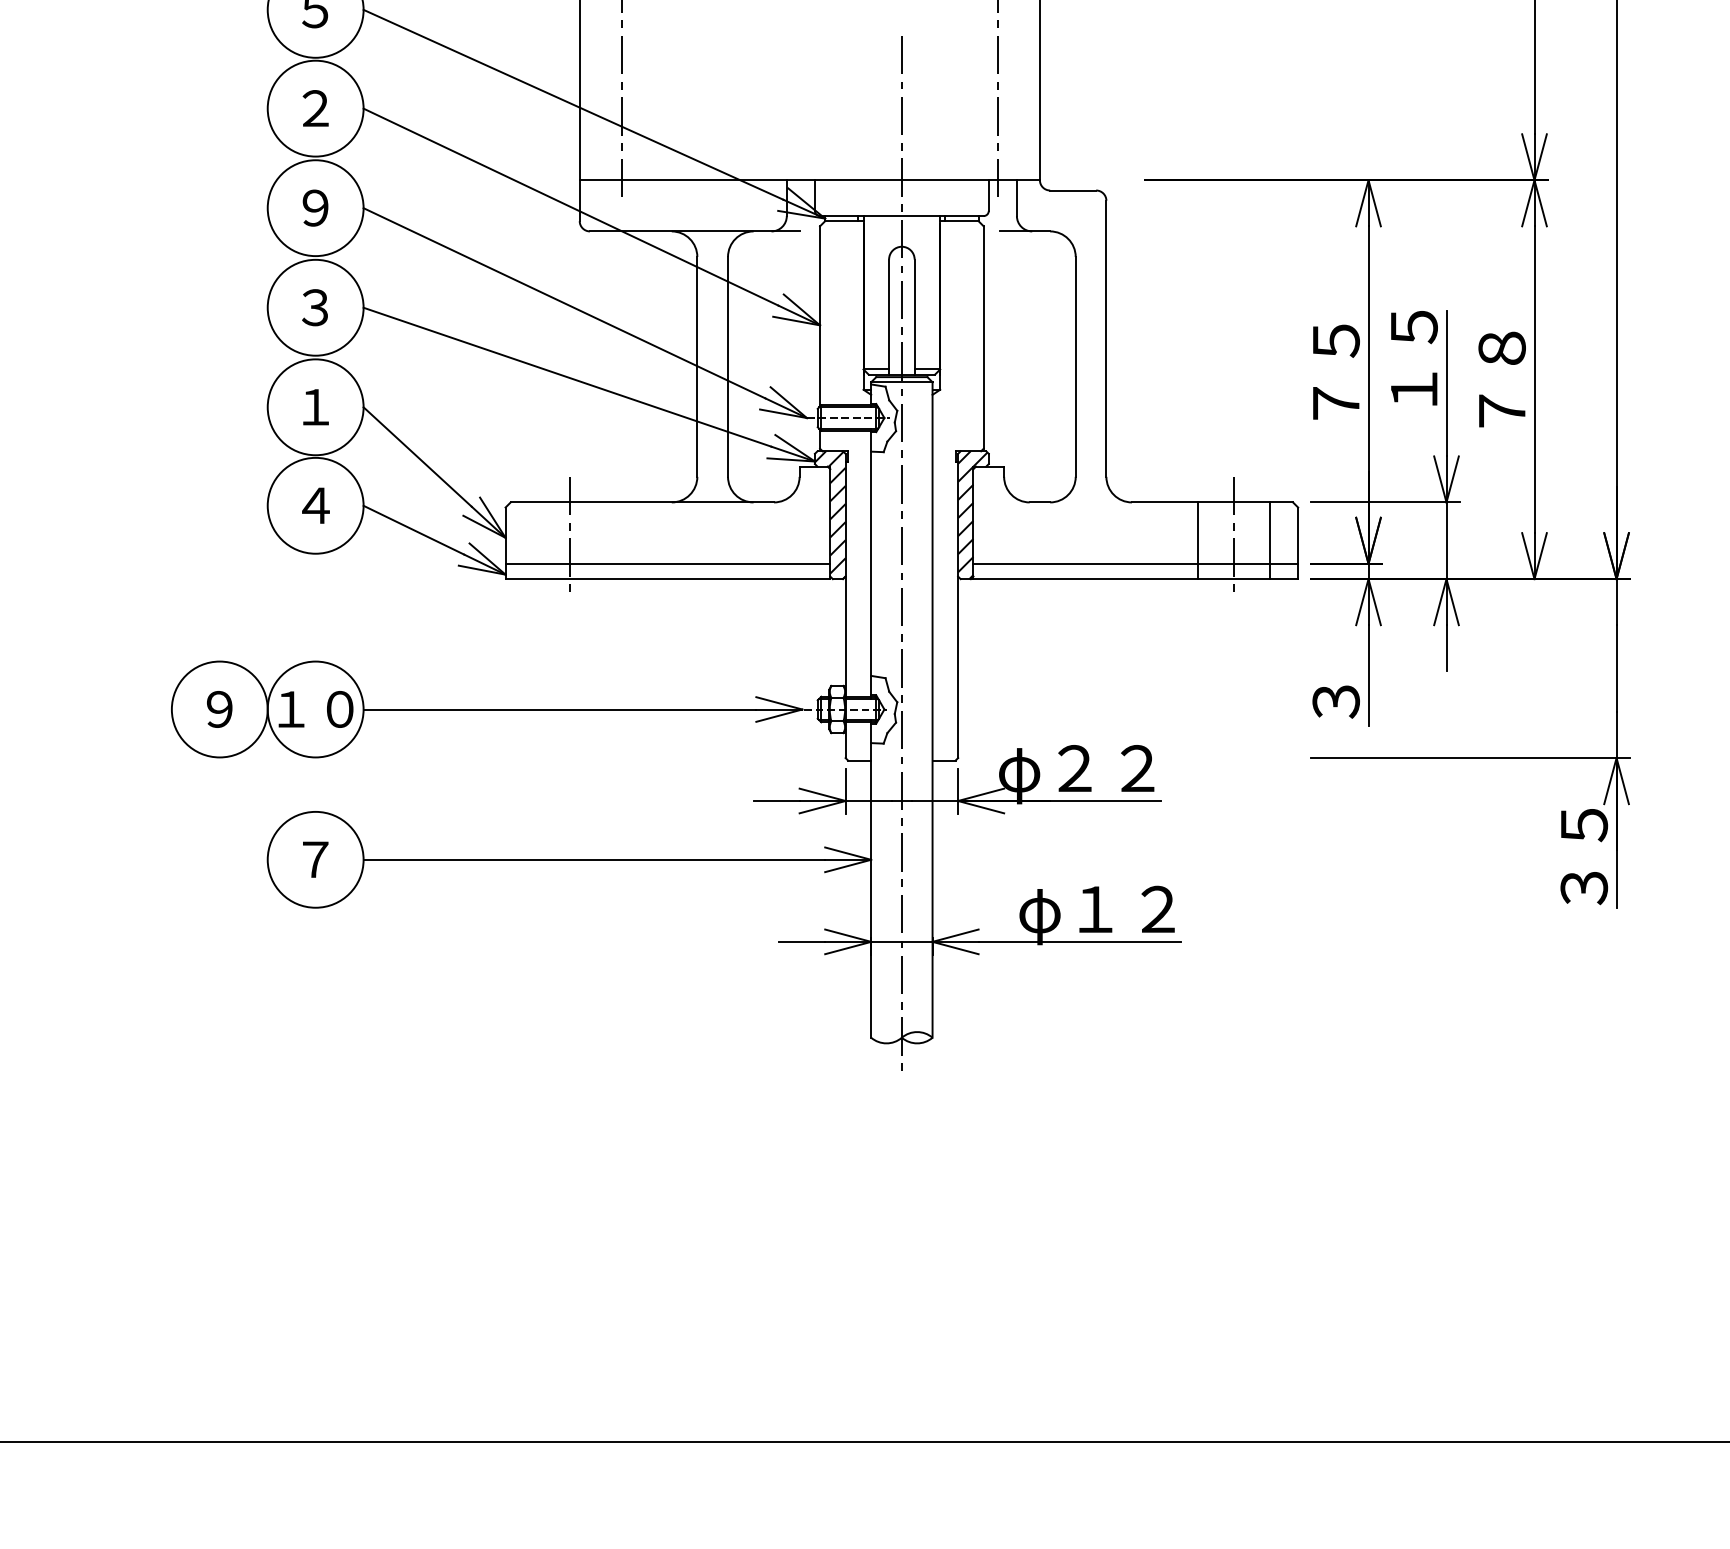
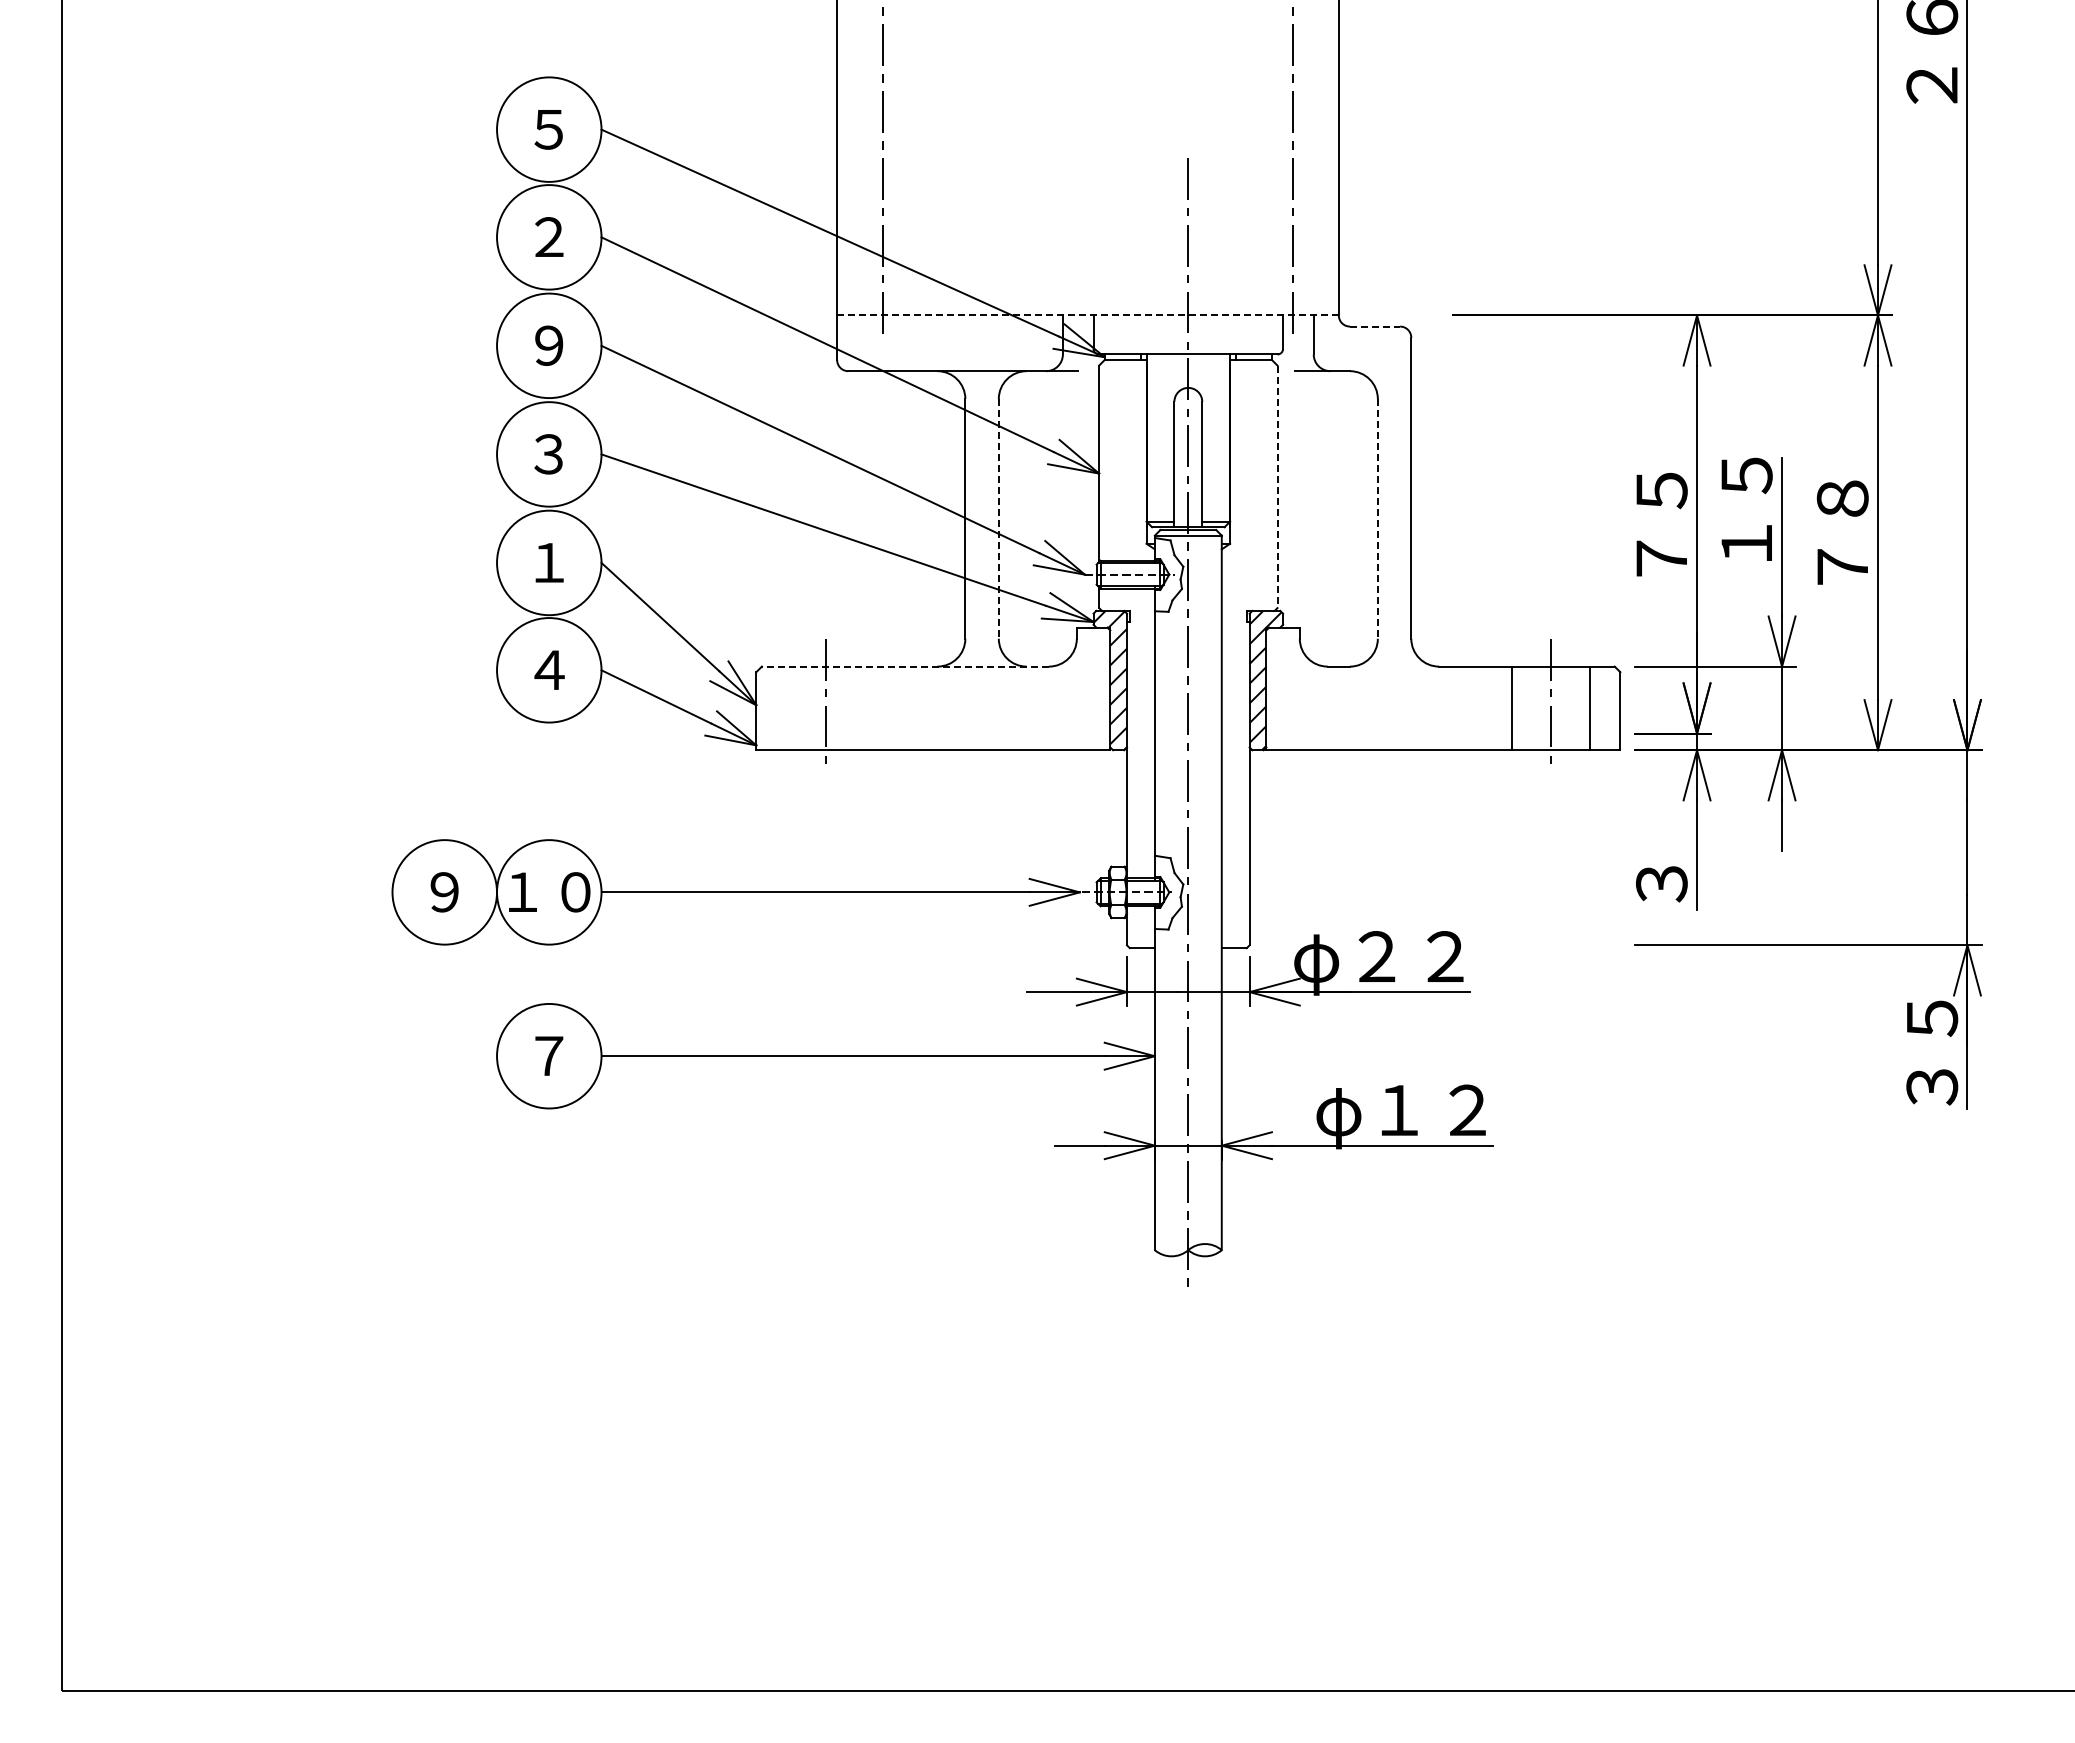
line: (809, 180) -> (1087, 315), solid -> dashed
line: (1073, 190) -> (1375, 326), solid -> dashed
line: (983, 338) -> (1277, 487), solid -> dashed
line: (727, 366) -> (998, 518), solid -> dashed
line: (1075, 366) -> (1377, 518), solid -> dashed
line: (642, 502) -> (905, 666), solid -> dashed
line: (668, 563) -> (933, 733), removed
line: (1135, 563) -> (1443, 733), removed

